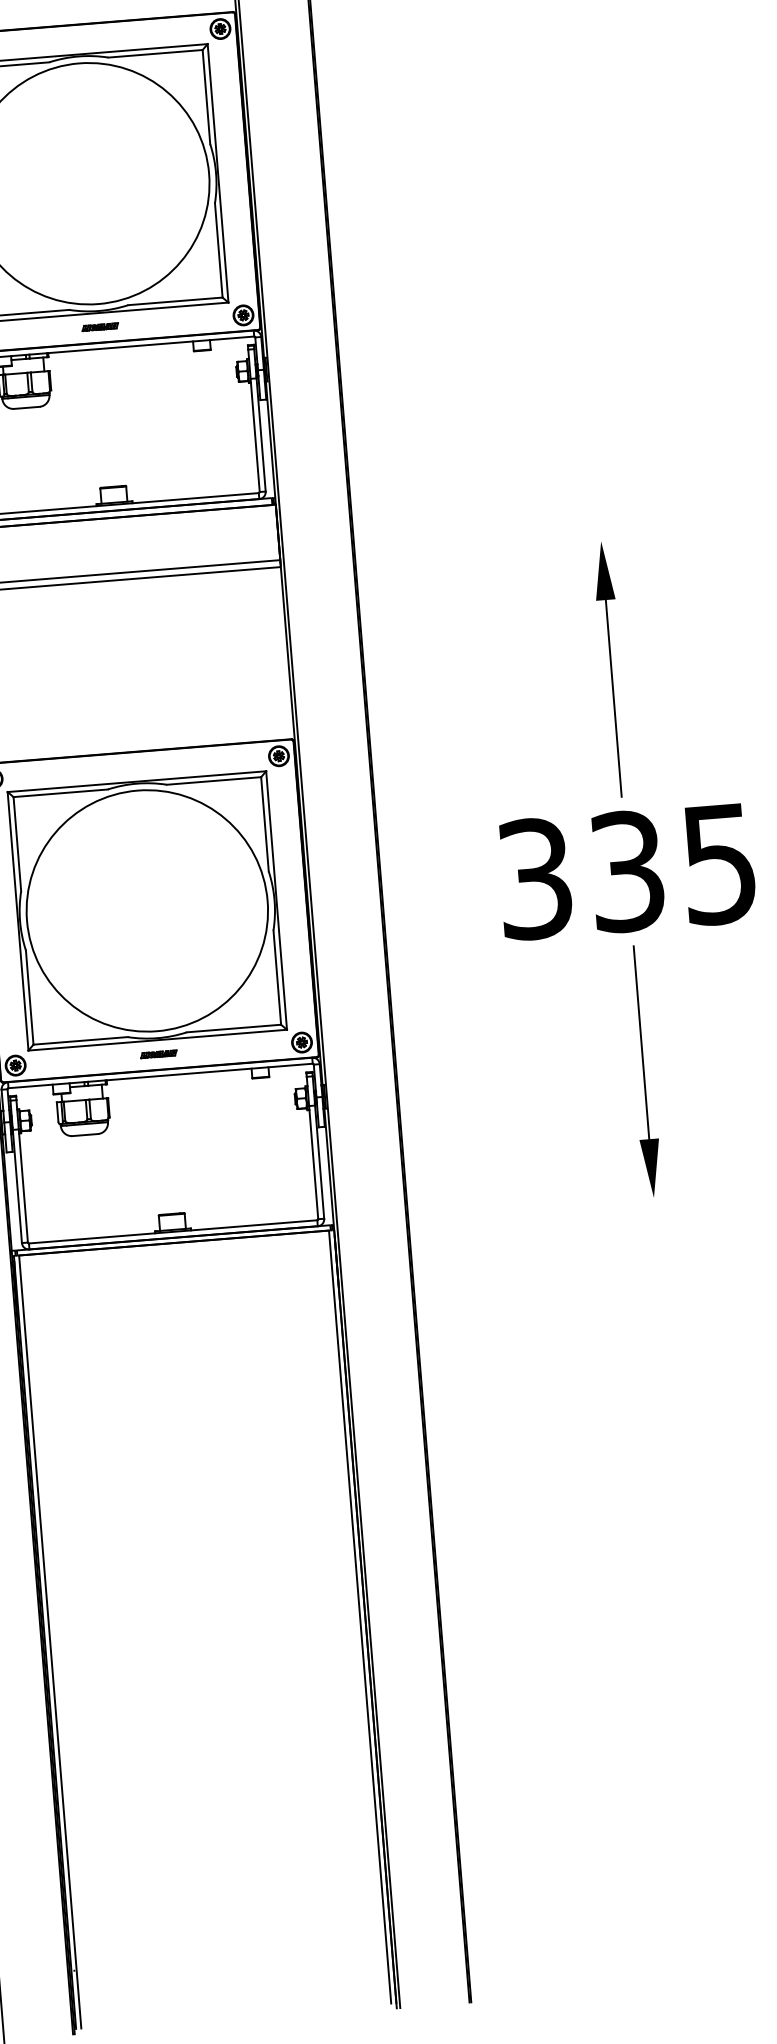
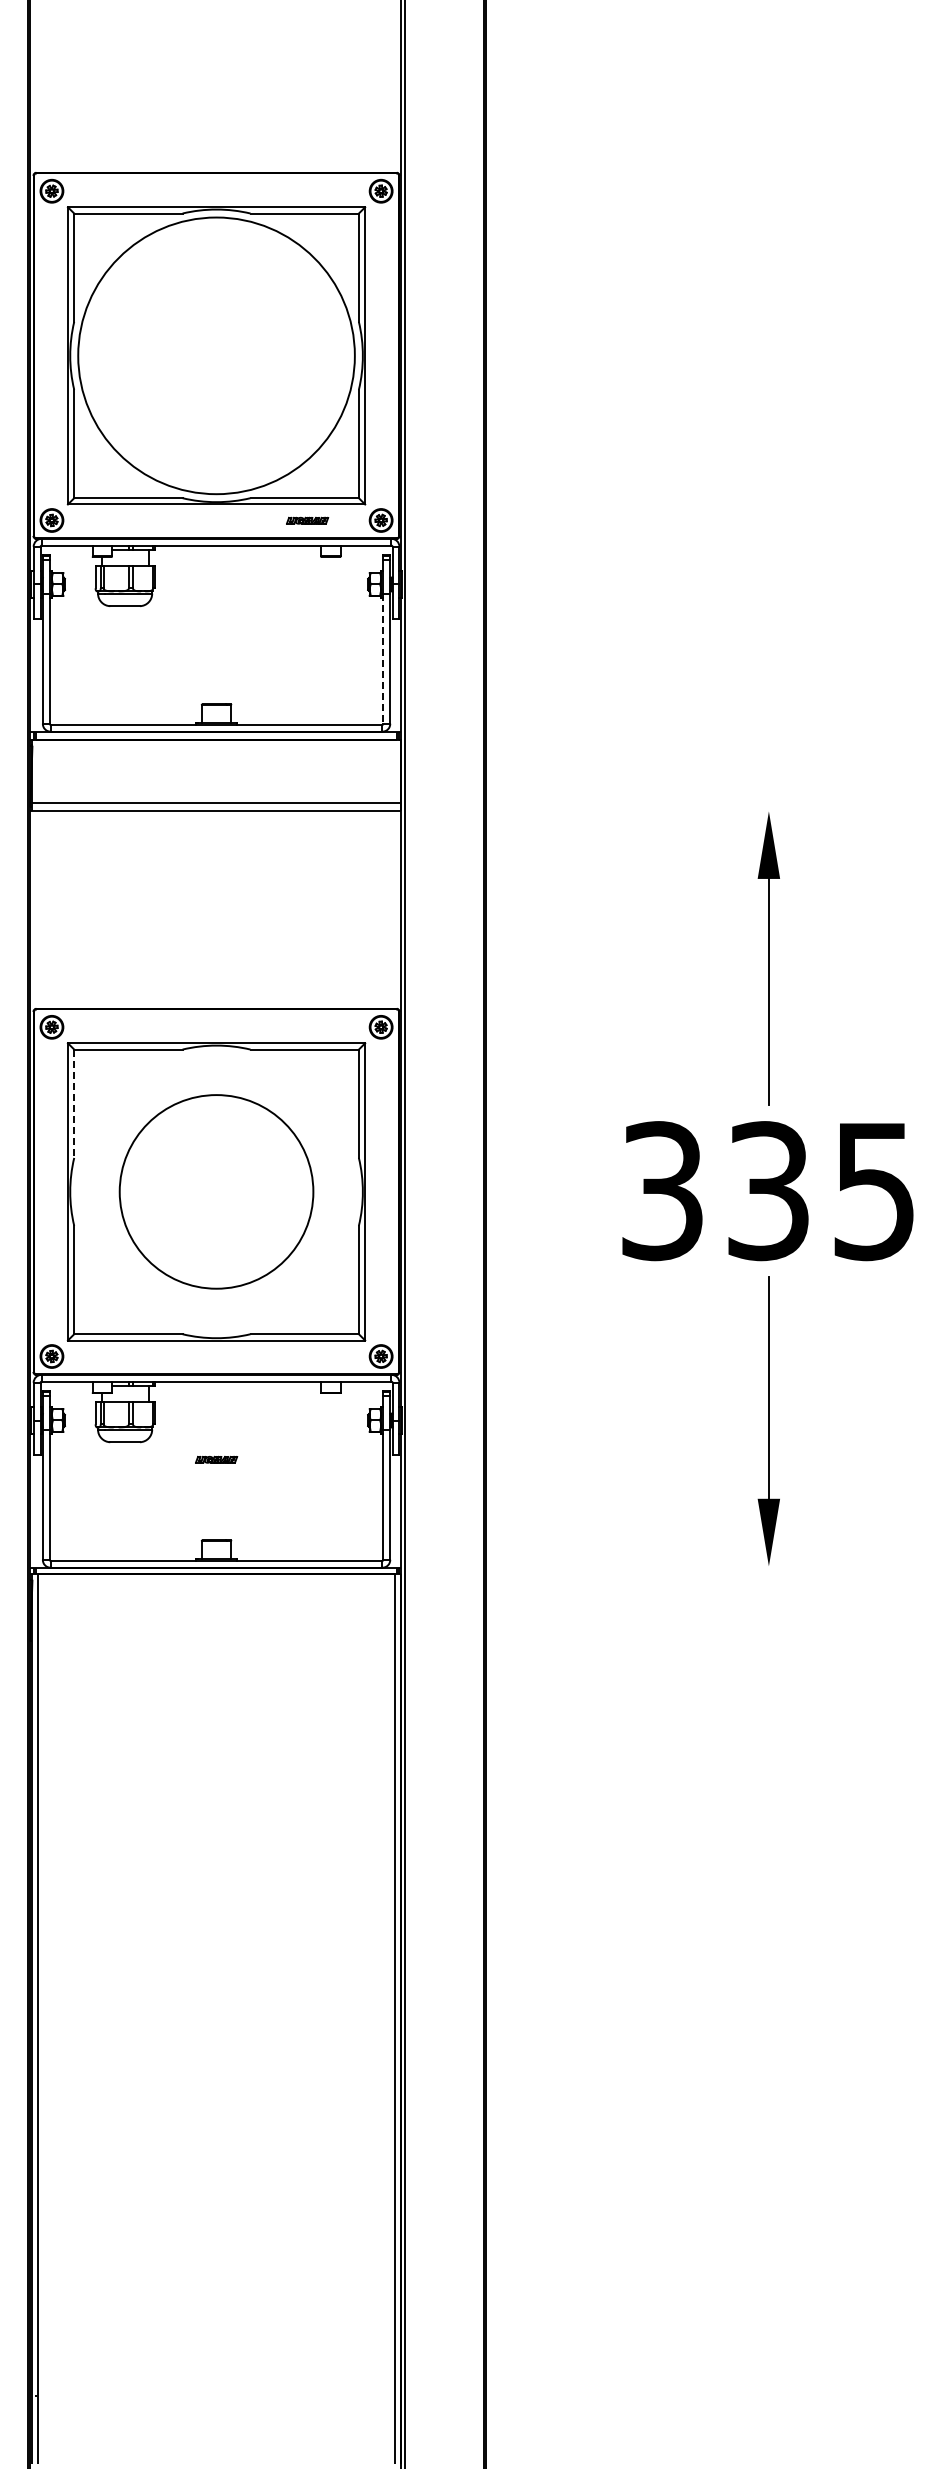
part: (100, 326) -> (307, 520), moved
line: (255, 436) -> (383, 659), solid -> dashed
line: (17, 844) -> (74, 1104), solid -> dashed
circle: (147, 910) -> (216, 1191), size x0.7
part: (158, 1054) -> (216, 1459), moved

